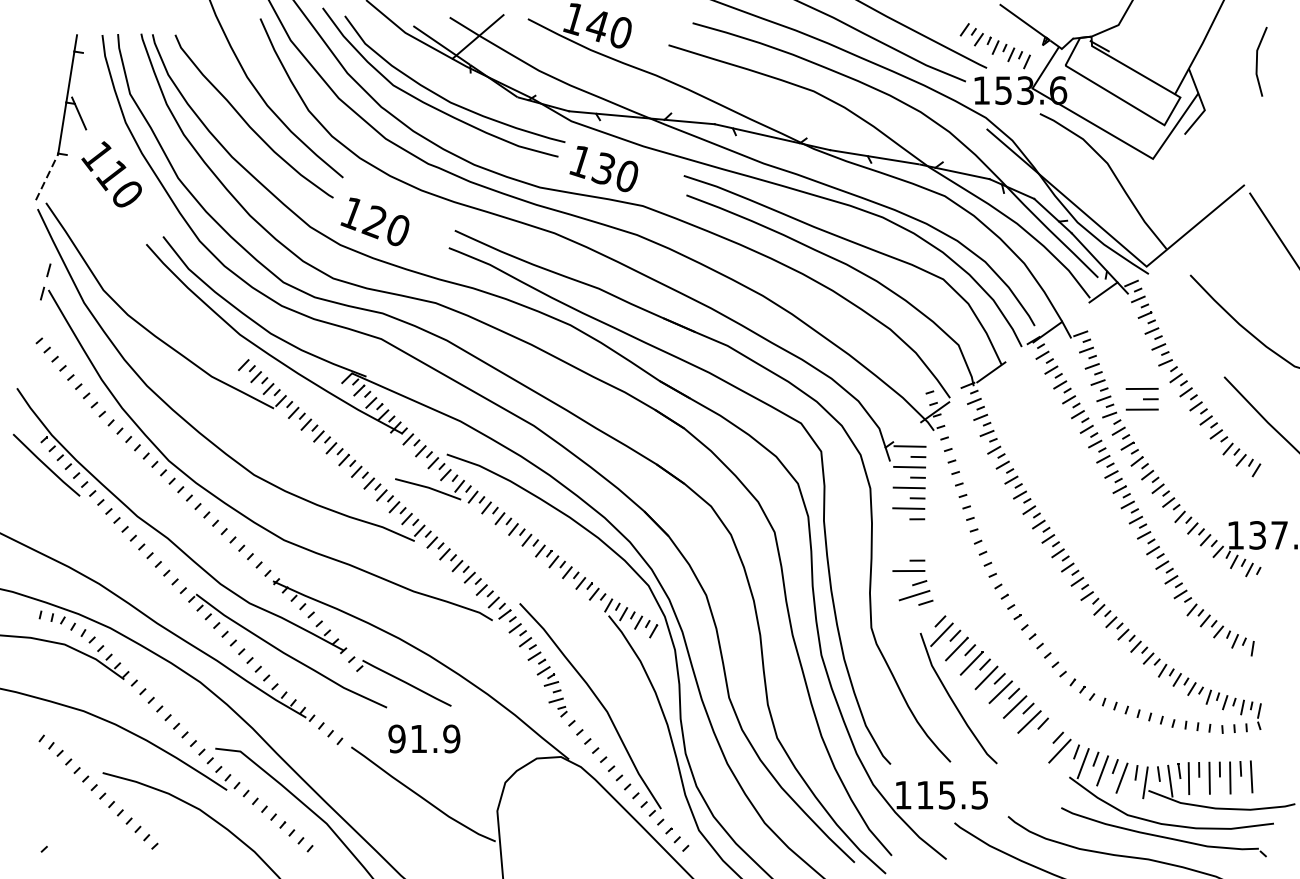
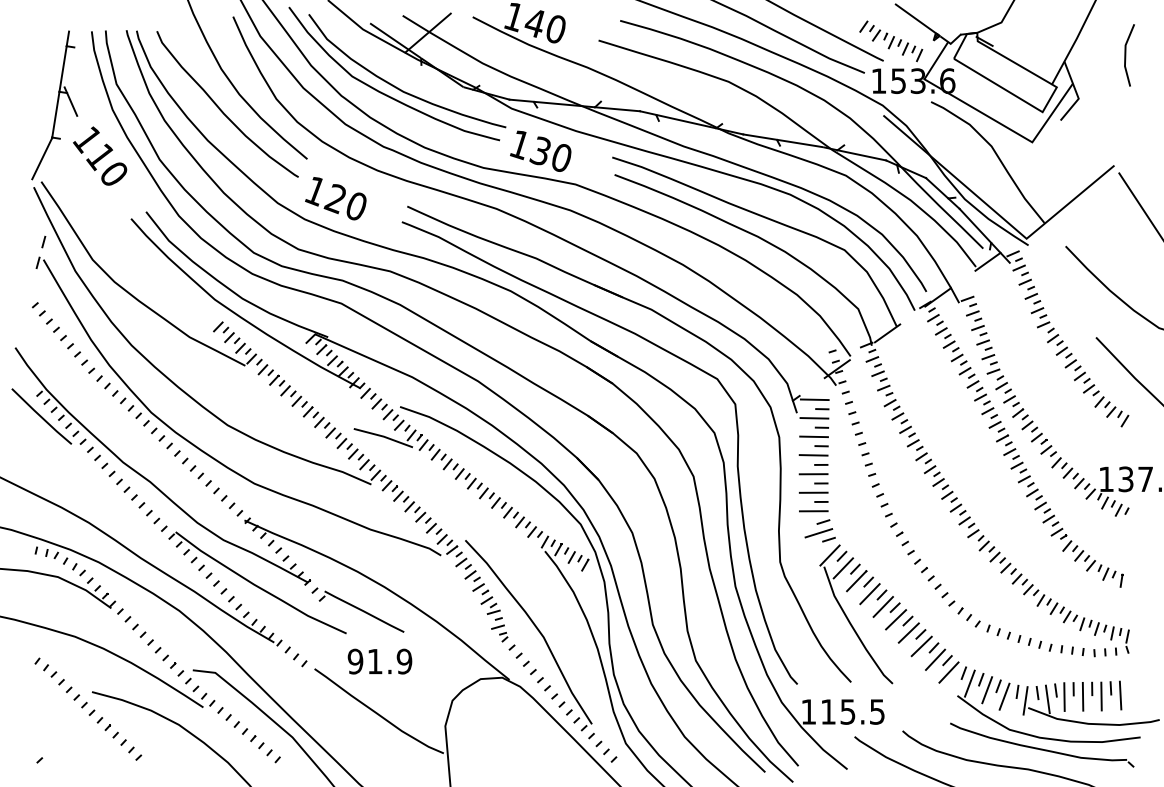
line: (47, 177) -> (42, 158), dashed -> solid
part: (1142, 399) -> (813, 483), moved
line: (926, 620) -> (829, 555), added
line: (1044, 736) -> (935, 659), added

